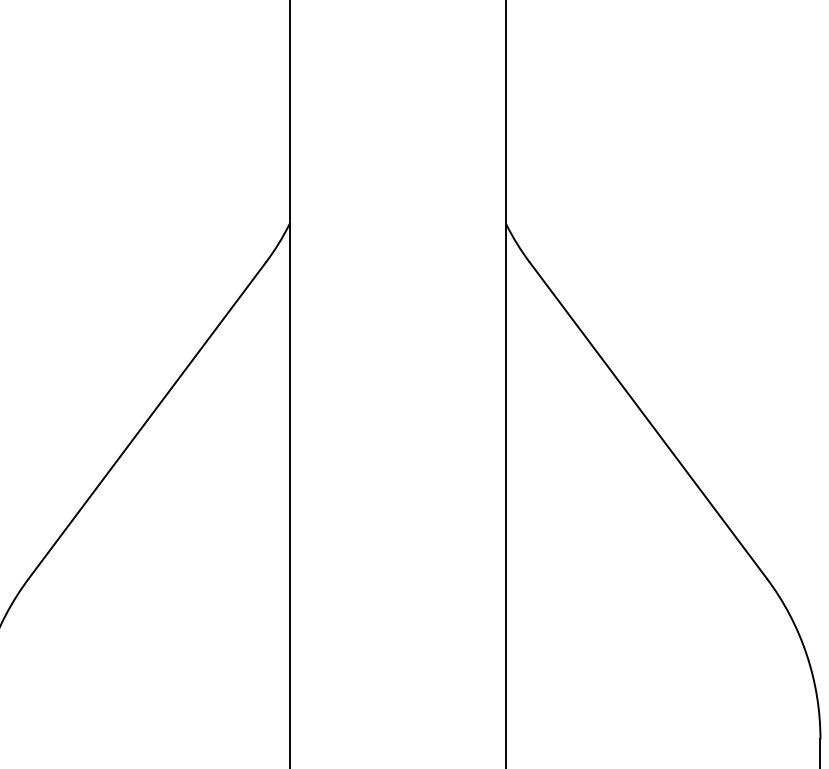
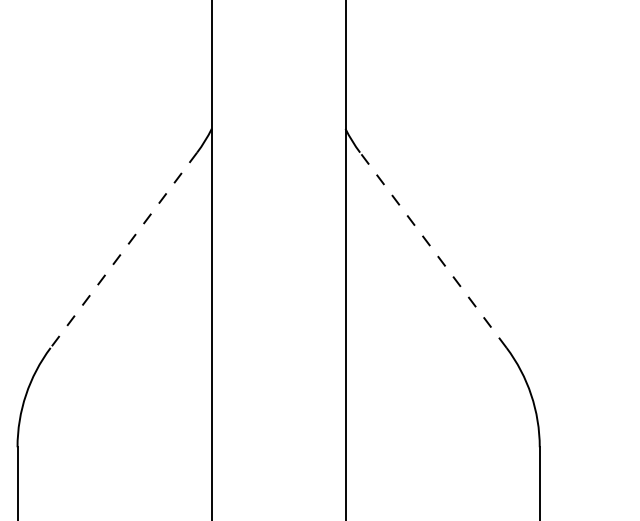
line: (648, 419) -> (433, 249), solid -> dashed
line: (146, 420) -> (123, 250), solid -> dashed

